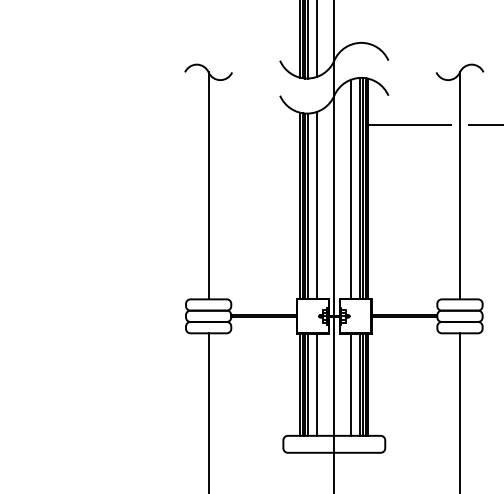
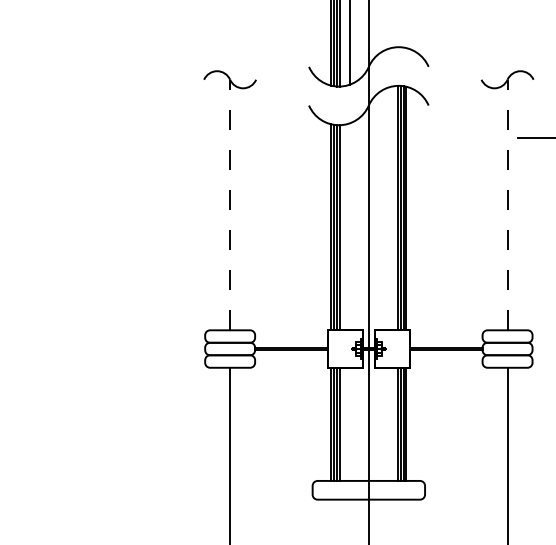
line: (409, 124) -> (451, 137), removed
line: (208, 185) -> (230, 204), solid -> dashed
line: (459, 185) -> (507, 204), solid -> dashed
line: (351, 189) -> (387, 208), removed
line: (317, 205) -> (350, 226), removed
line: (317, 383) -> (350, 423), removed
line: (351, 383) -> (387, 423), removed

